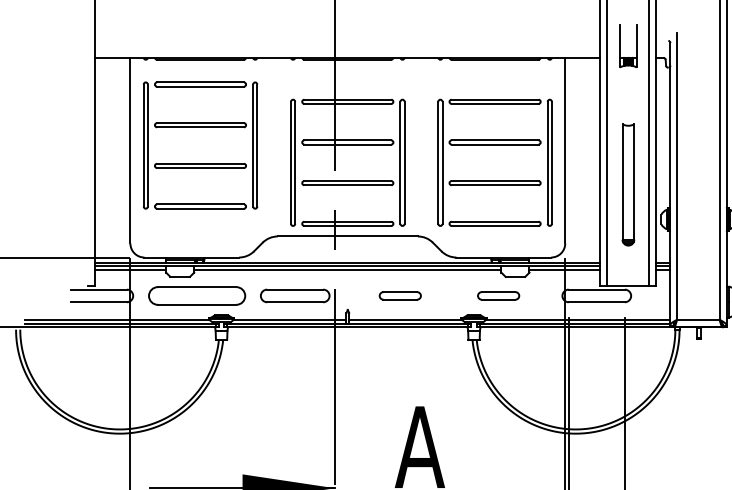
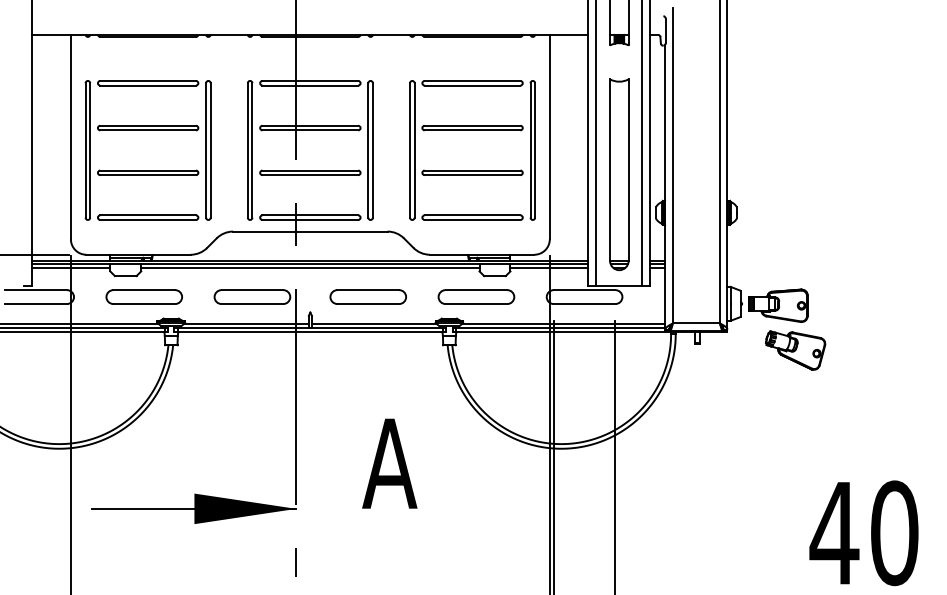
part: (199, 127) -> (147, 130), moved
part: (628, 184) -> (619, 174), size x1.43
part: (196, 295) -> (143, 296), size x0.71
part: (399, 295) -> (367, 296), size x1.67
part: (498, 295) -> (476, 296), size x1.67

